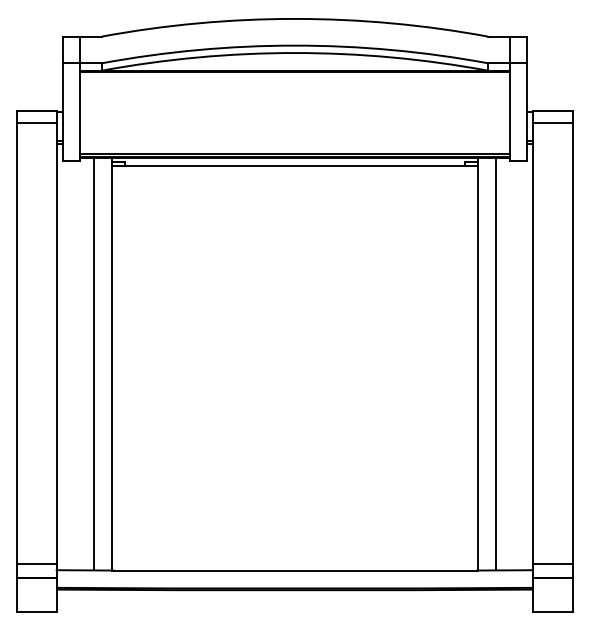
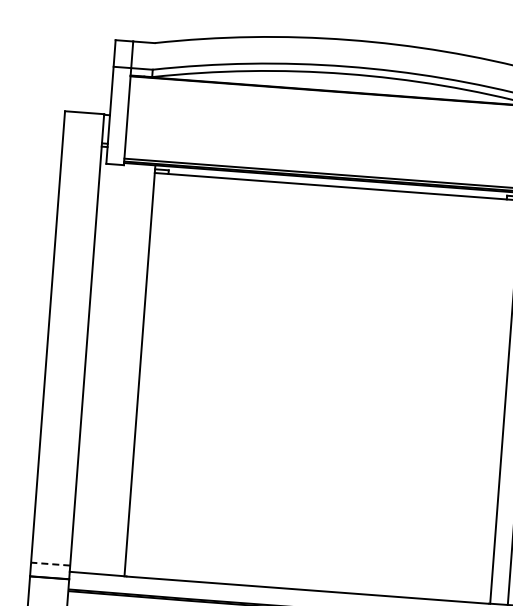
line: (36, 122) -> (83, 123), removed
line: (93, 364) -> (121, 369), removed
line: (37, 563) -> (51, 563), solid -> dashed

